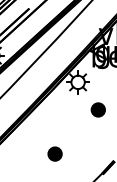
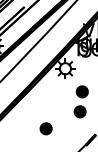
part: (94, 133) -> (79, 111), added

